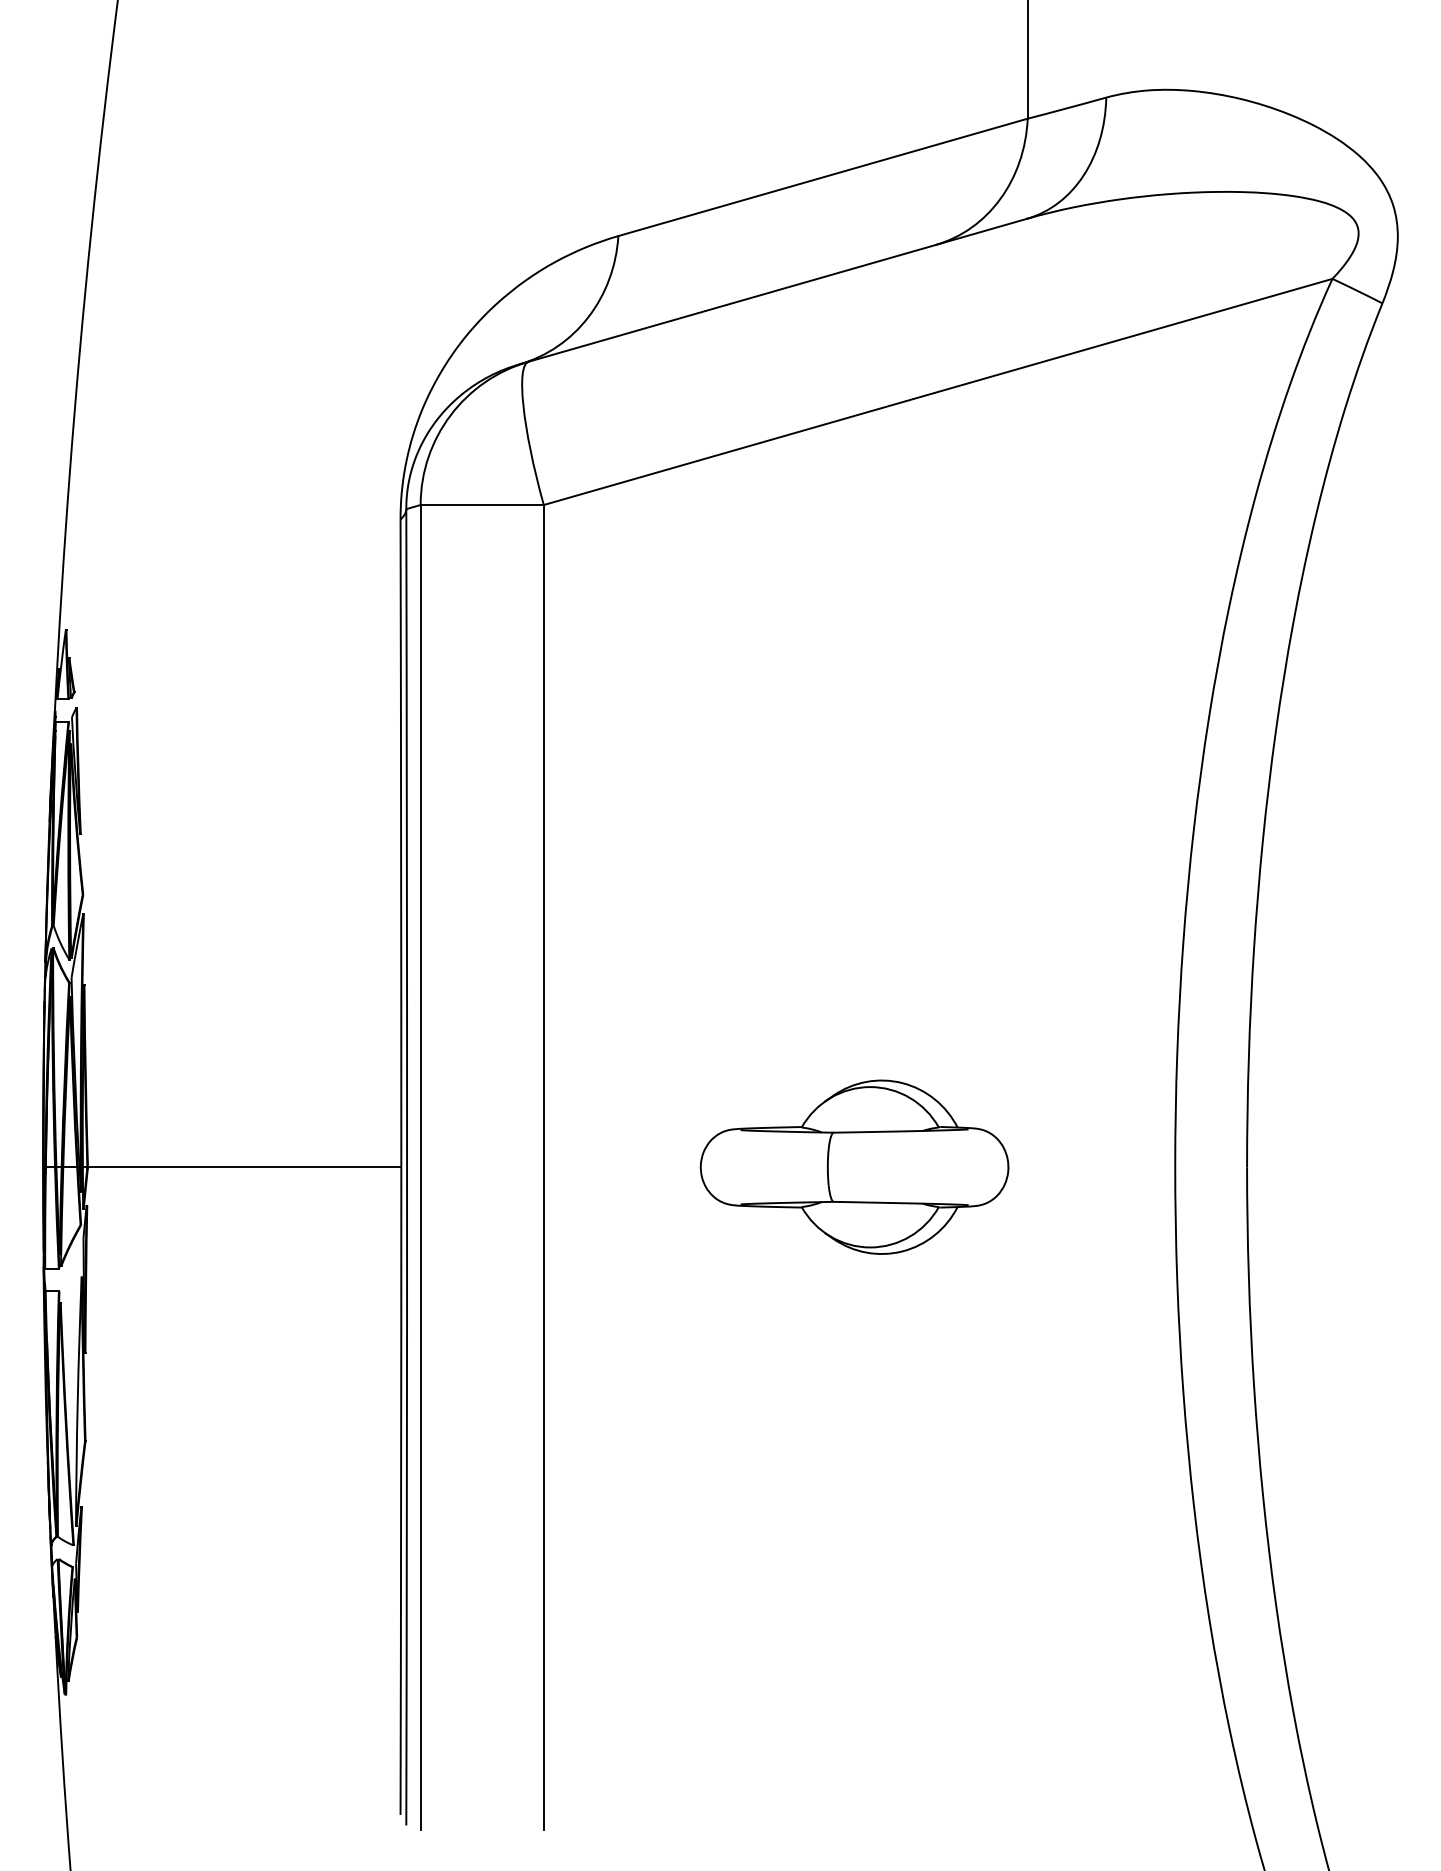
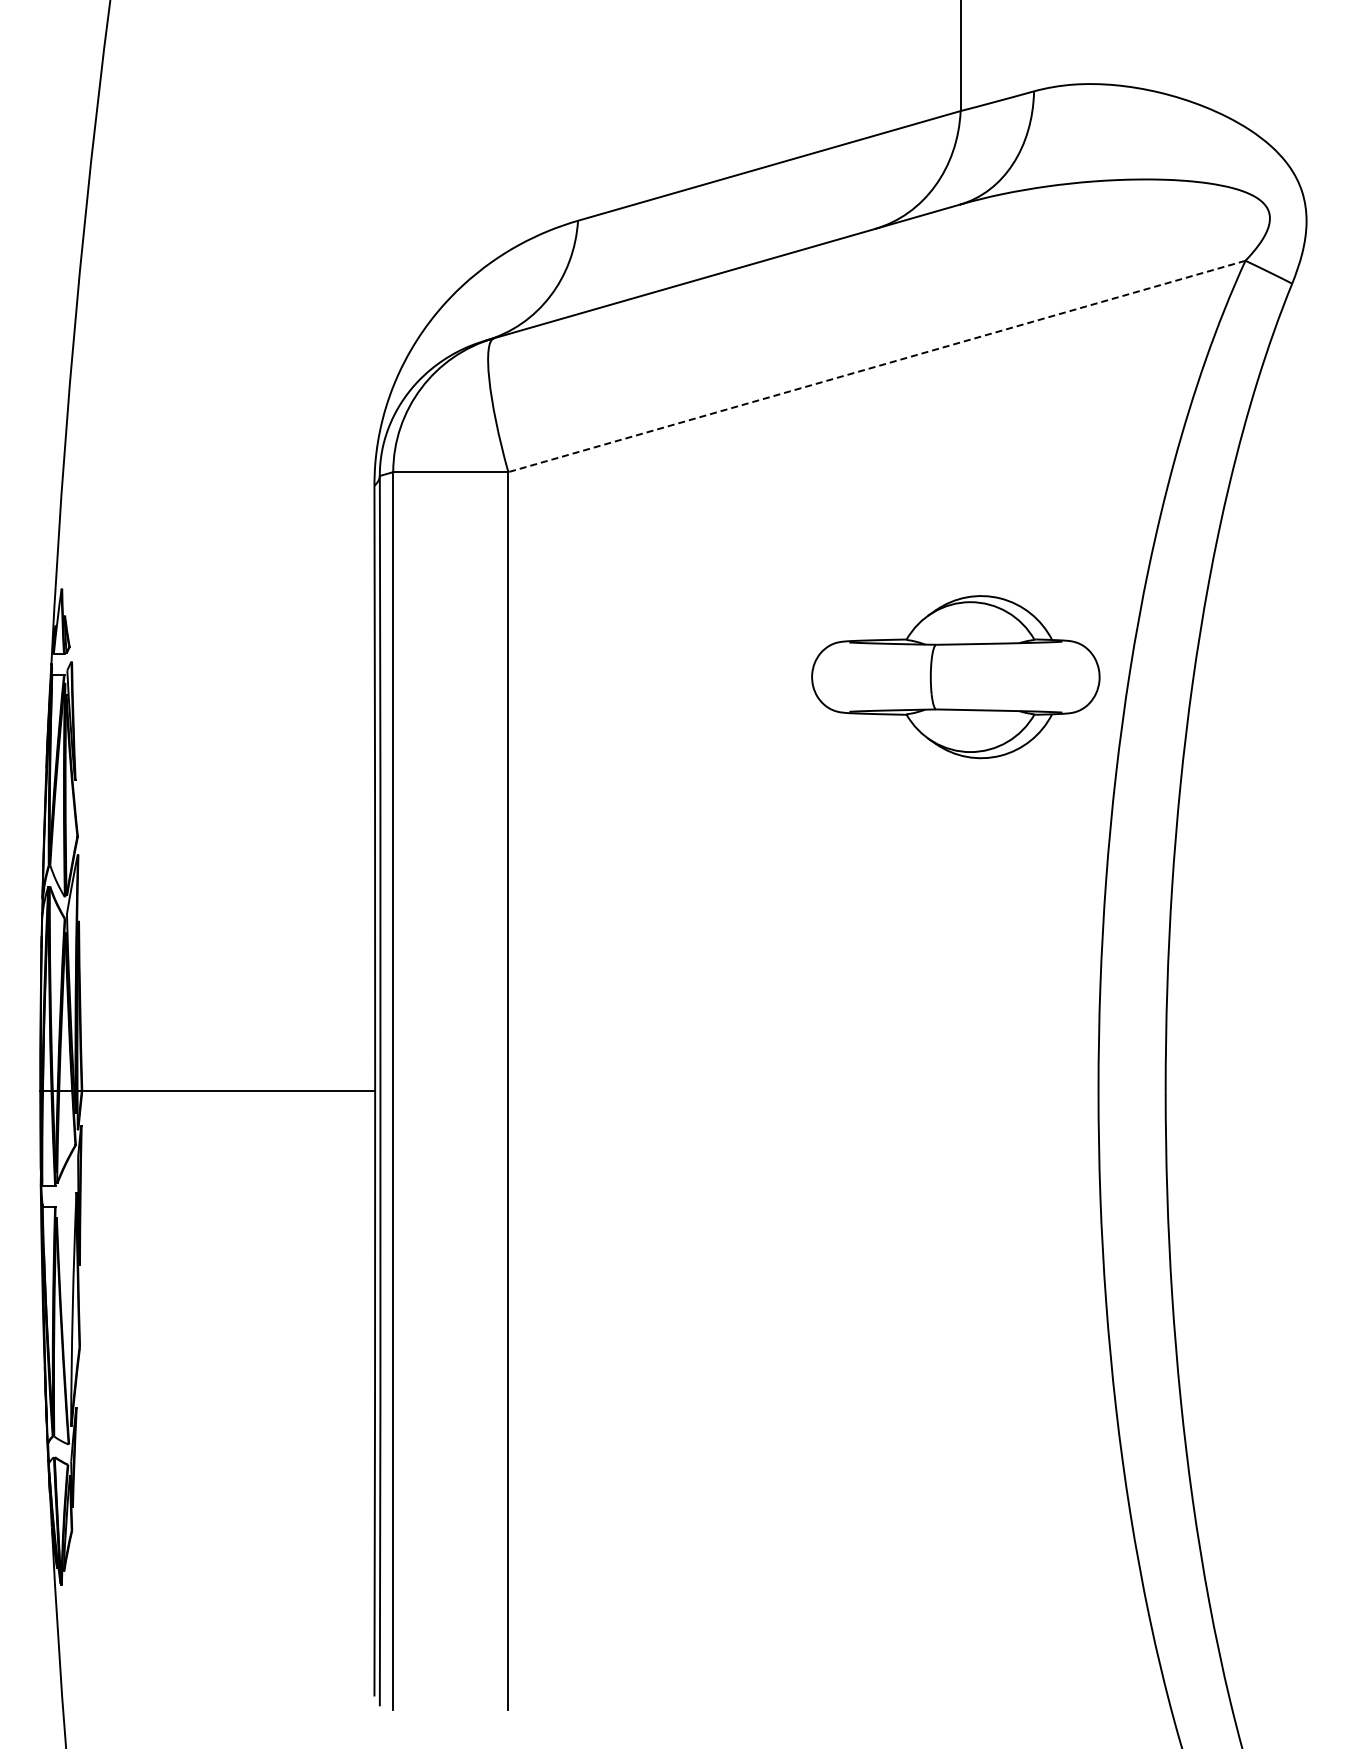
line: (937, 391) -> (876, 366), solid -> dashed
part: (854, 1167) -> (955, 677), moved

